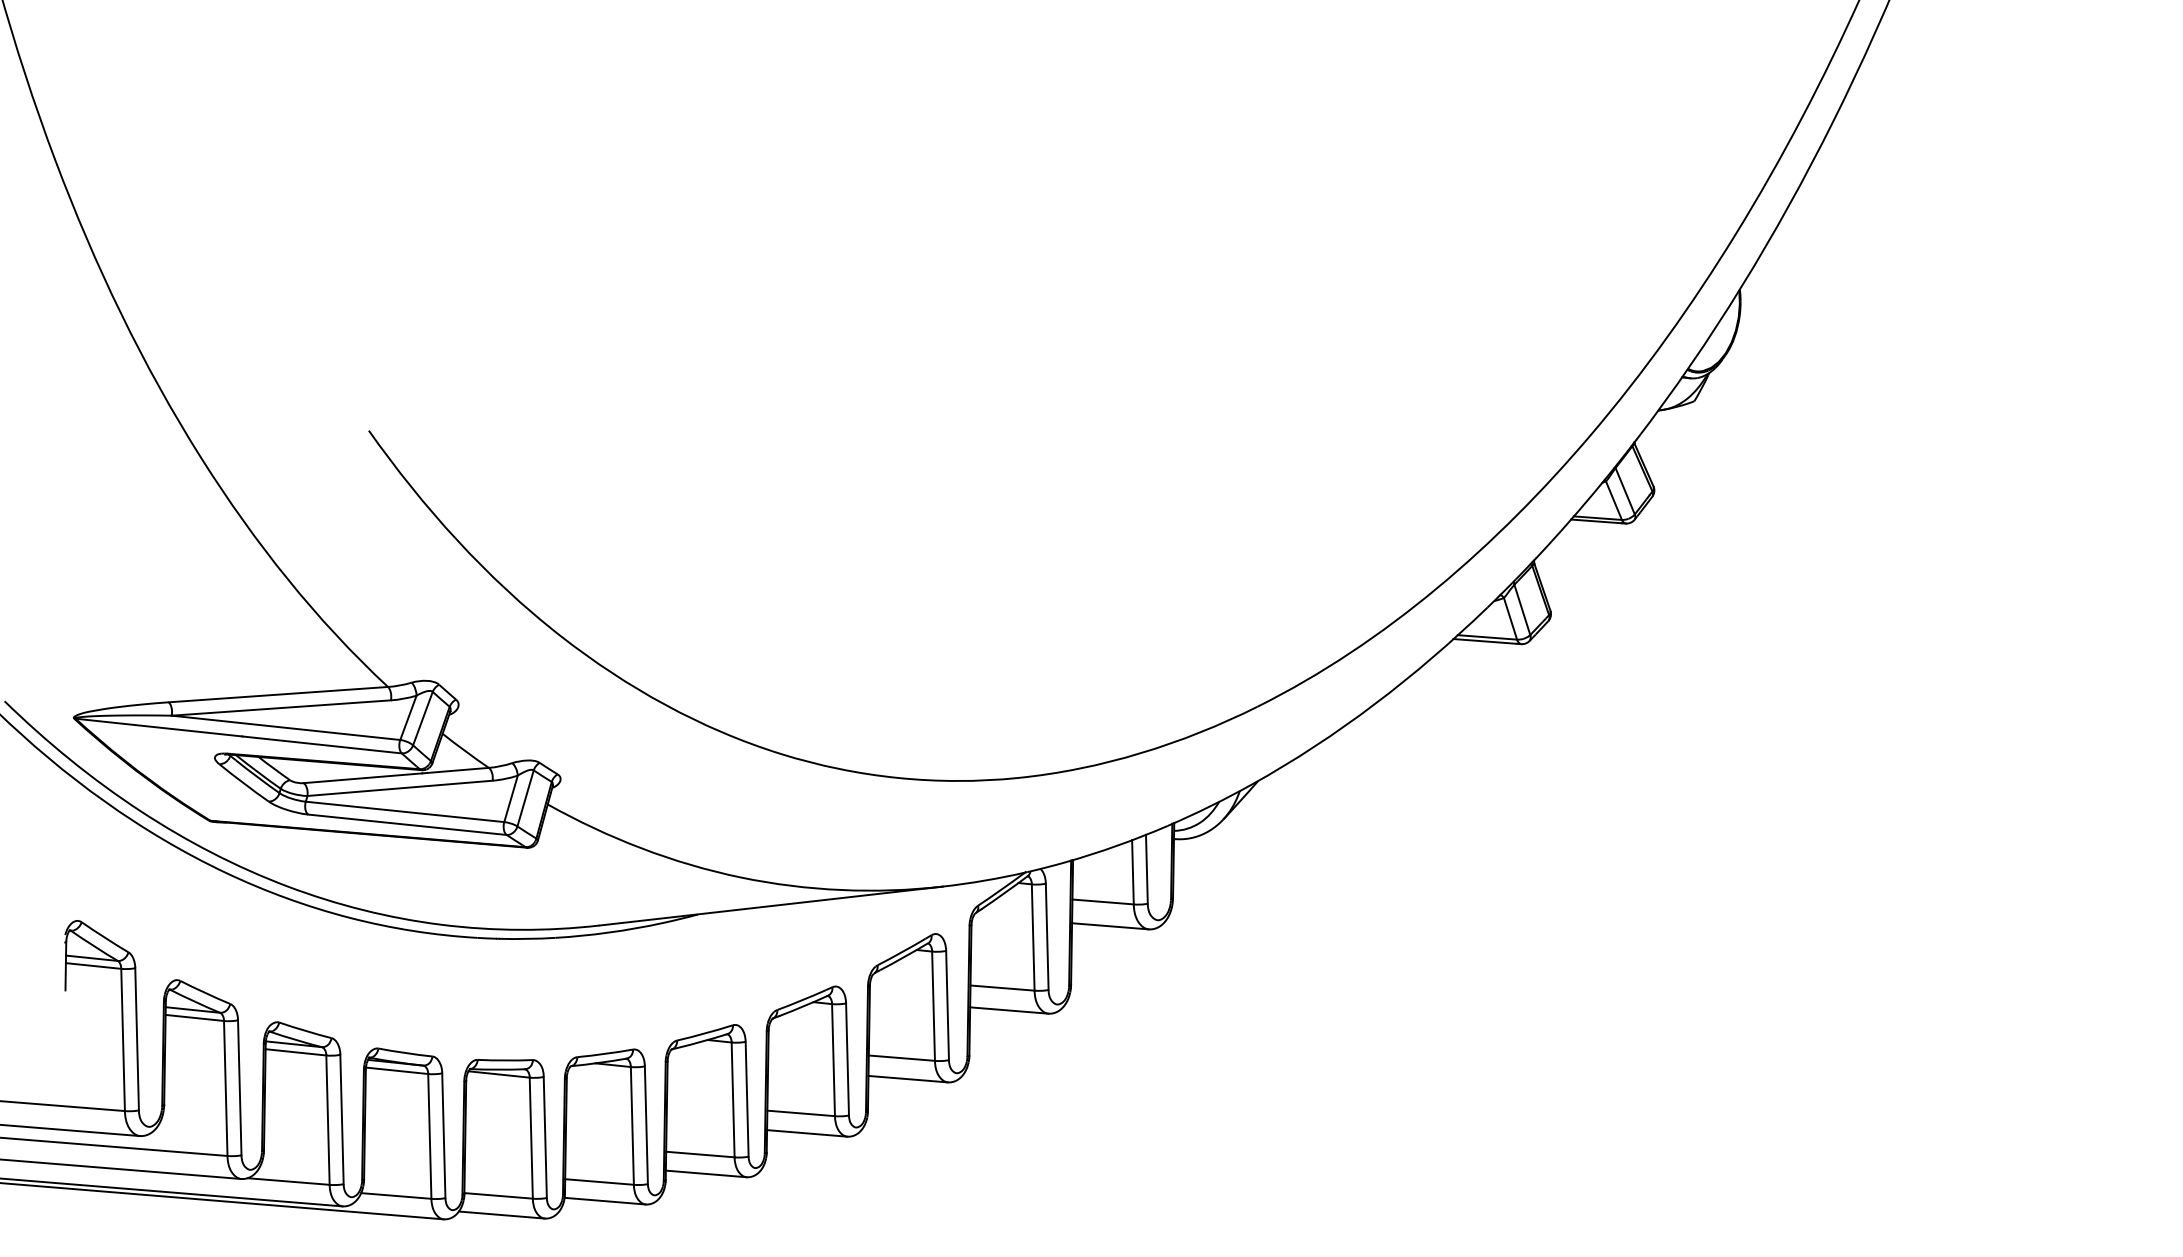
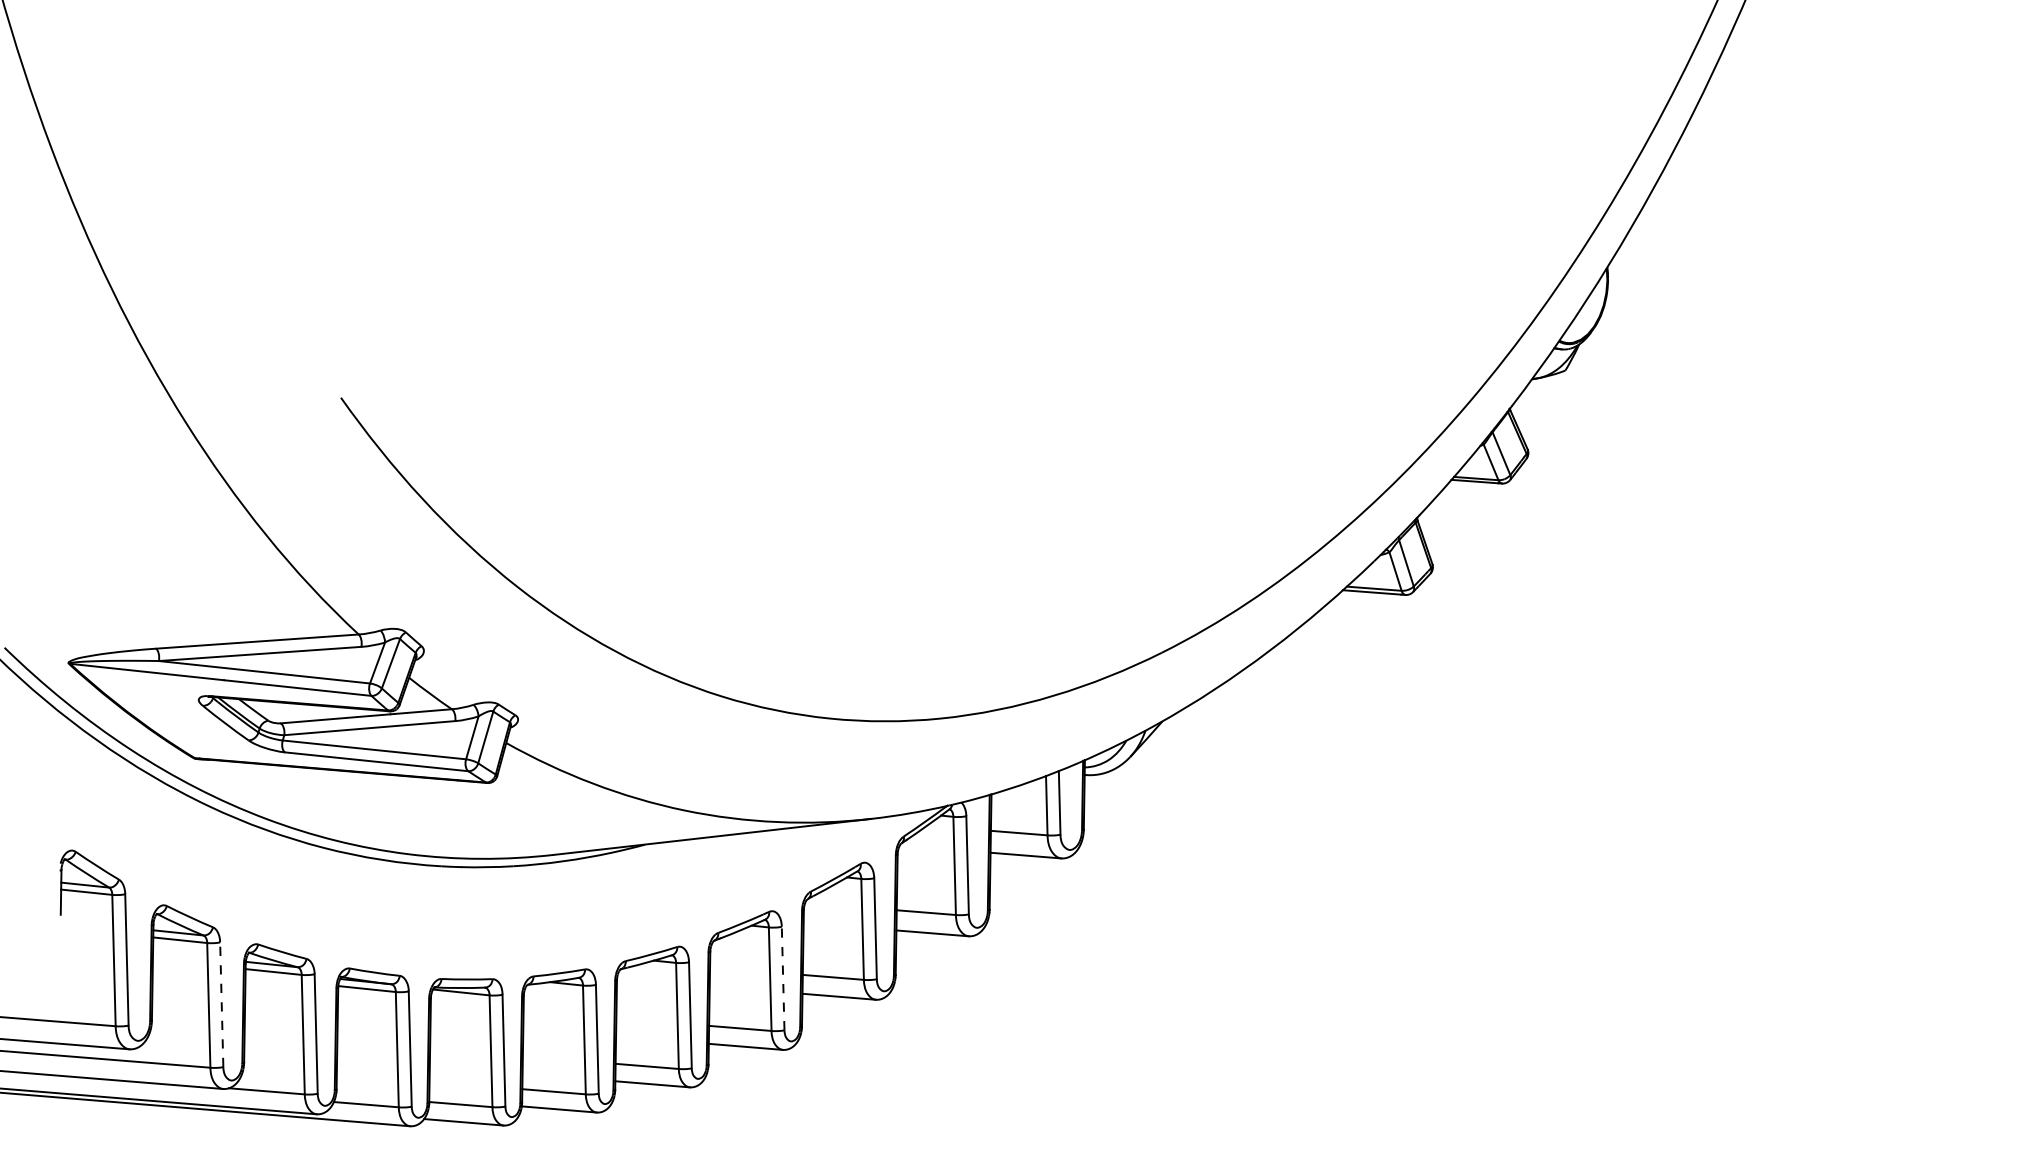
line: (847, 1058) -> (783, 977), solid -> dashed
line: (239, 1087) -> (221, 1004), solid -> dashed

